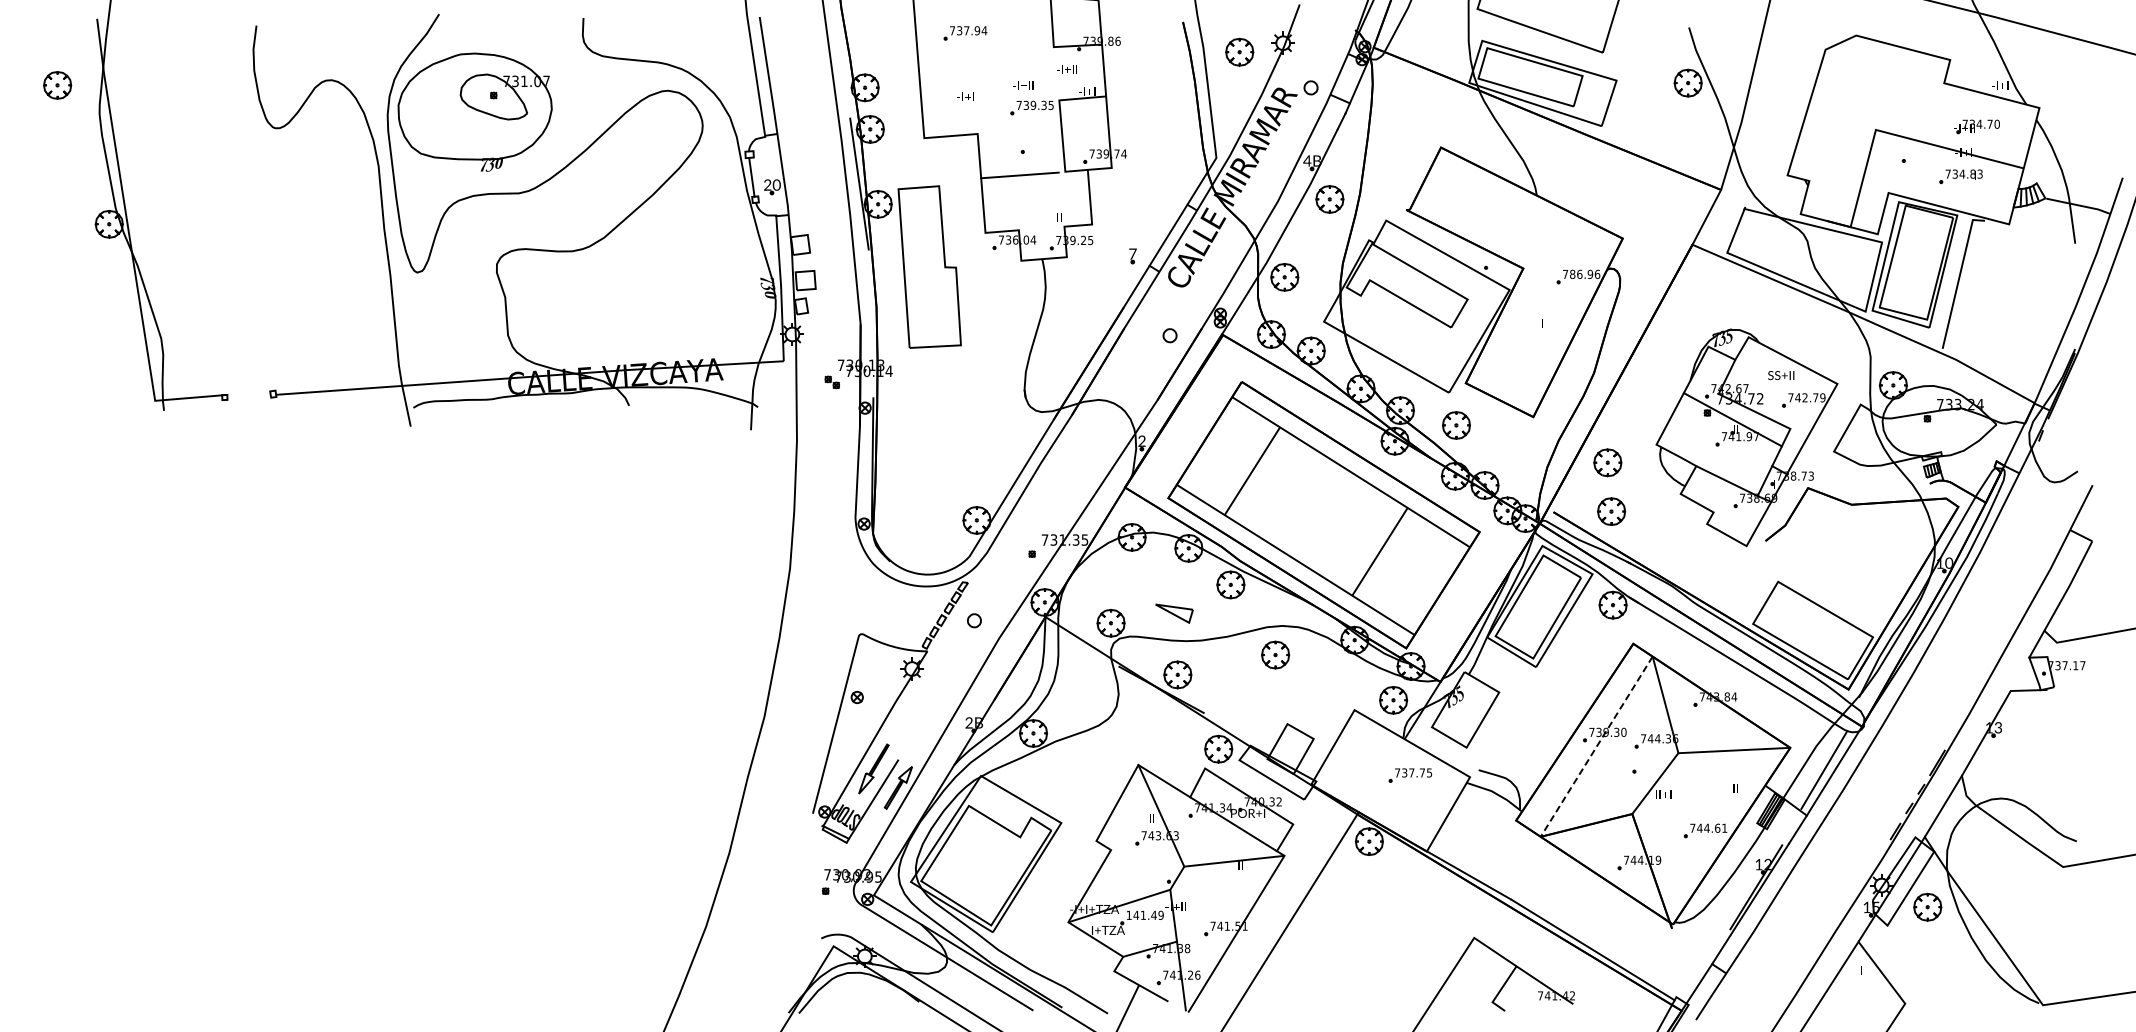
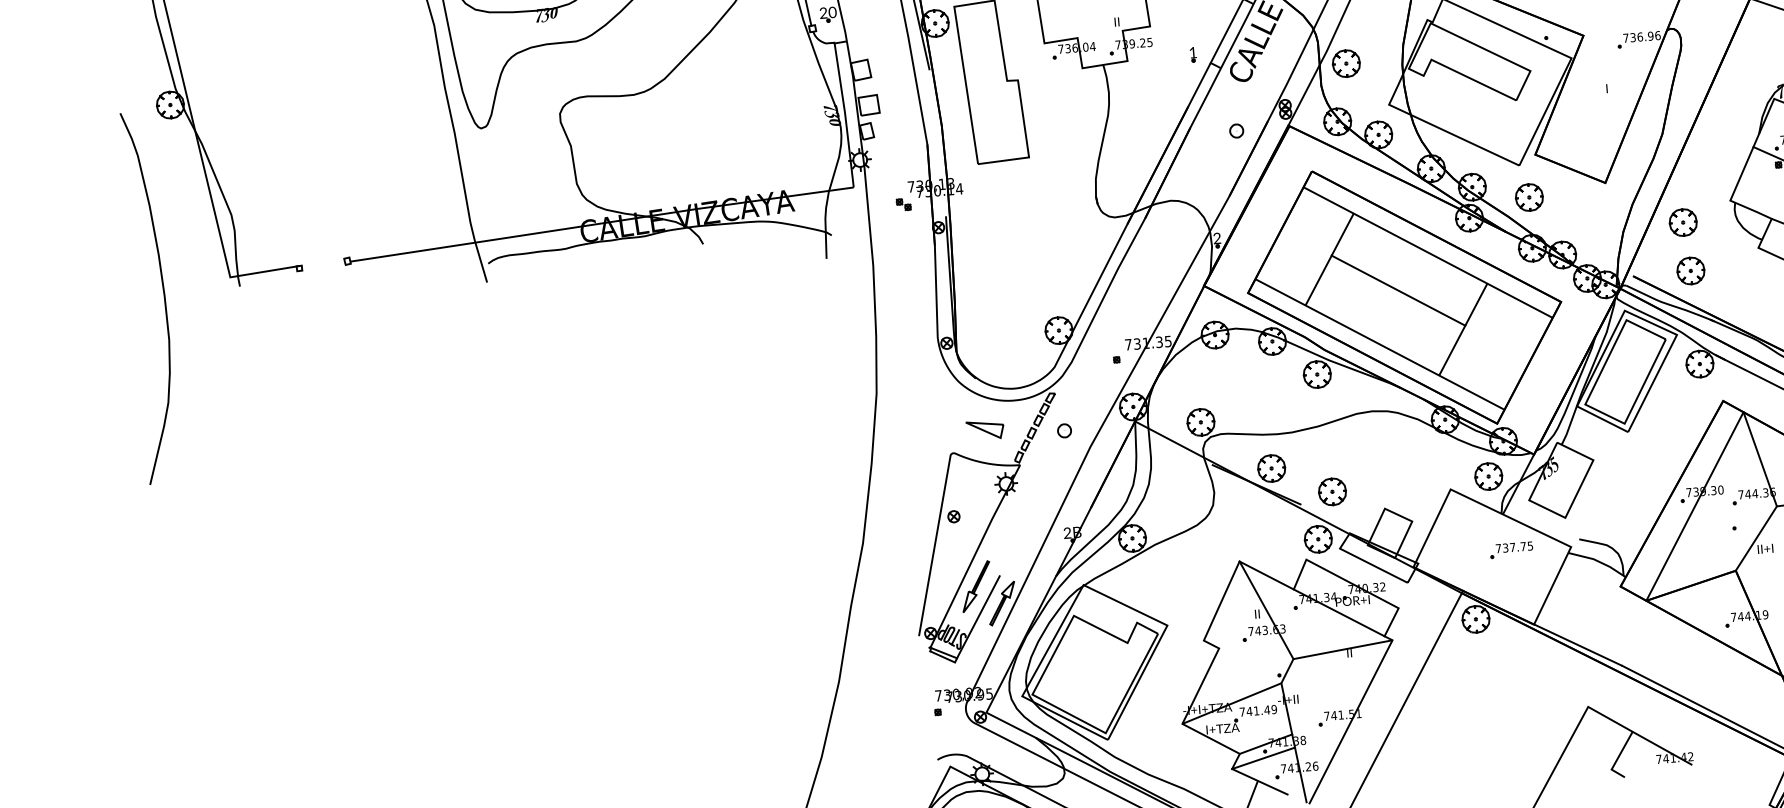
text: (1132, 253) -> (1192, 52), 7 -> 1
text: (1572, 273) -> (1632, 36), 786.96 -> 736.96
curve: (87, 414) -> (163, 296), added
line: (1318, 507) -> (1398, 290), added
part: (1174, 613) -> (985, 429), moved
part: (1275, 654) -> (1332, 491), moved
line: (1596, 747) -> (1694, 507), dashed -> solid
text: (1128, 914) -> (1241, 711), 141.49 -> 741.49
line: (1146, 962) -> (1263, 757), added

